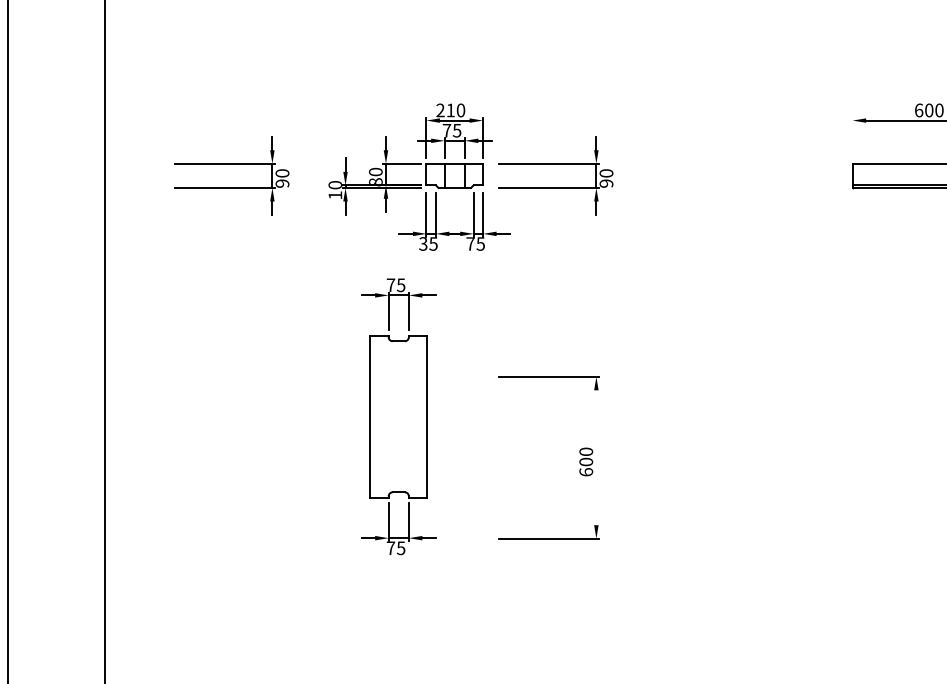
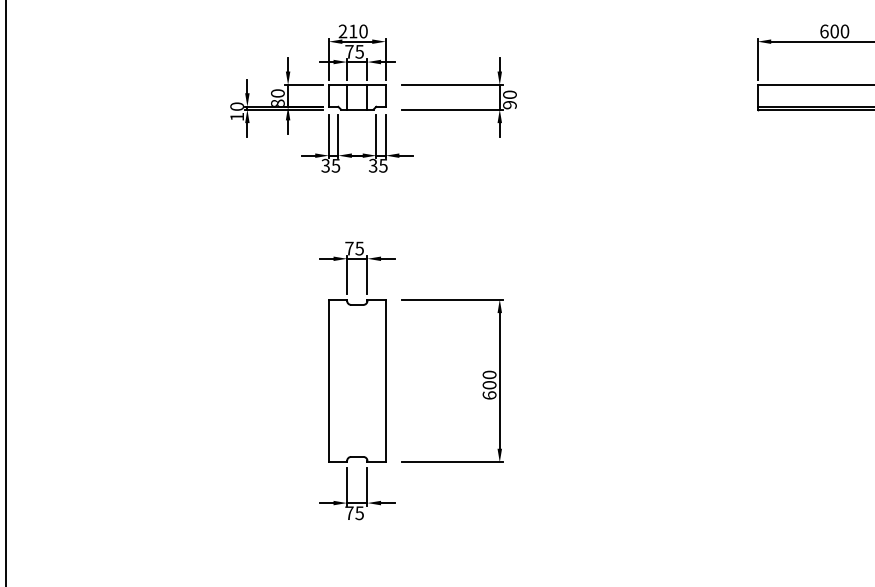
line: (852, 137) -> (757, 58), added
part: (231, 164) -> (132, 85), removed
text: (470, 243) -> (373, 165), 75 -> 35
part: (398, 416) -> (357, 380), moved
line: (596, 457) -> (499, 380), added

